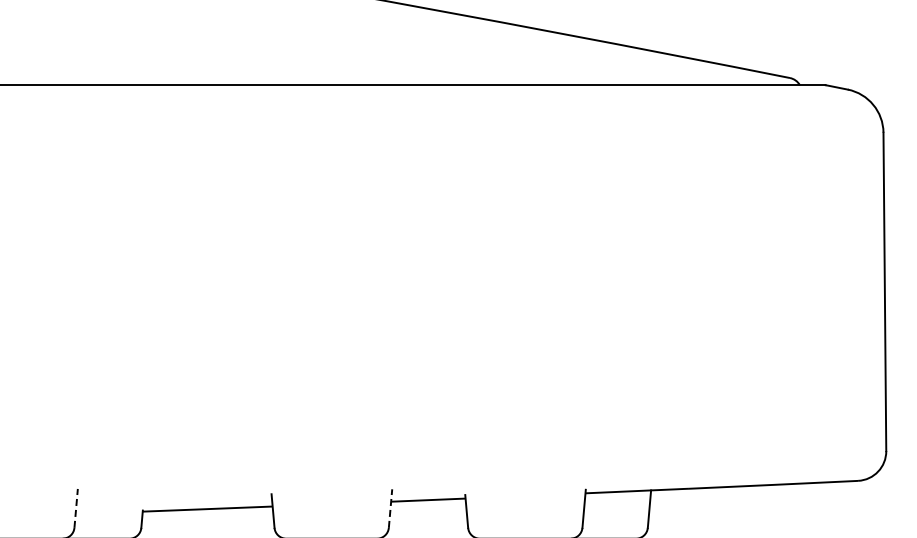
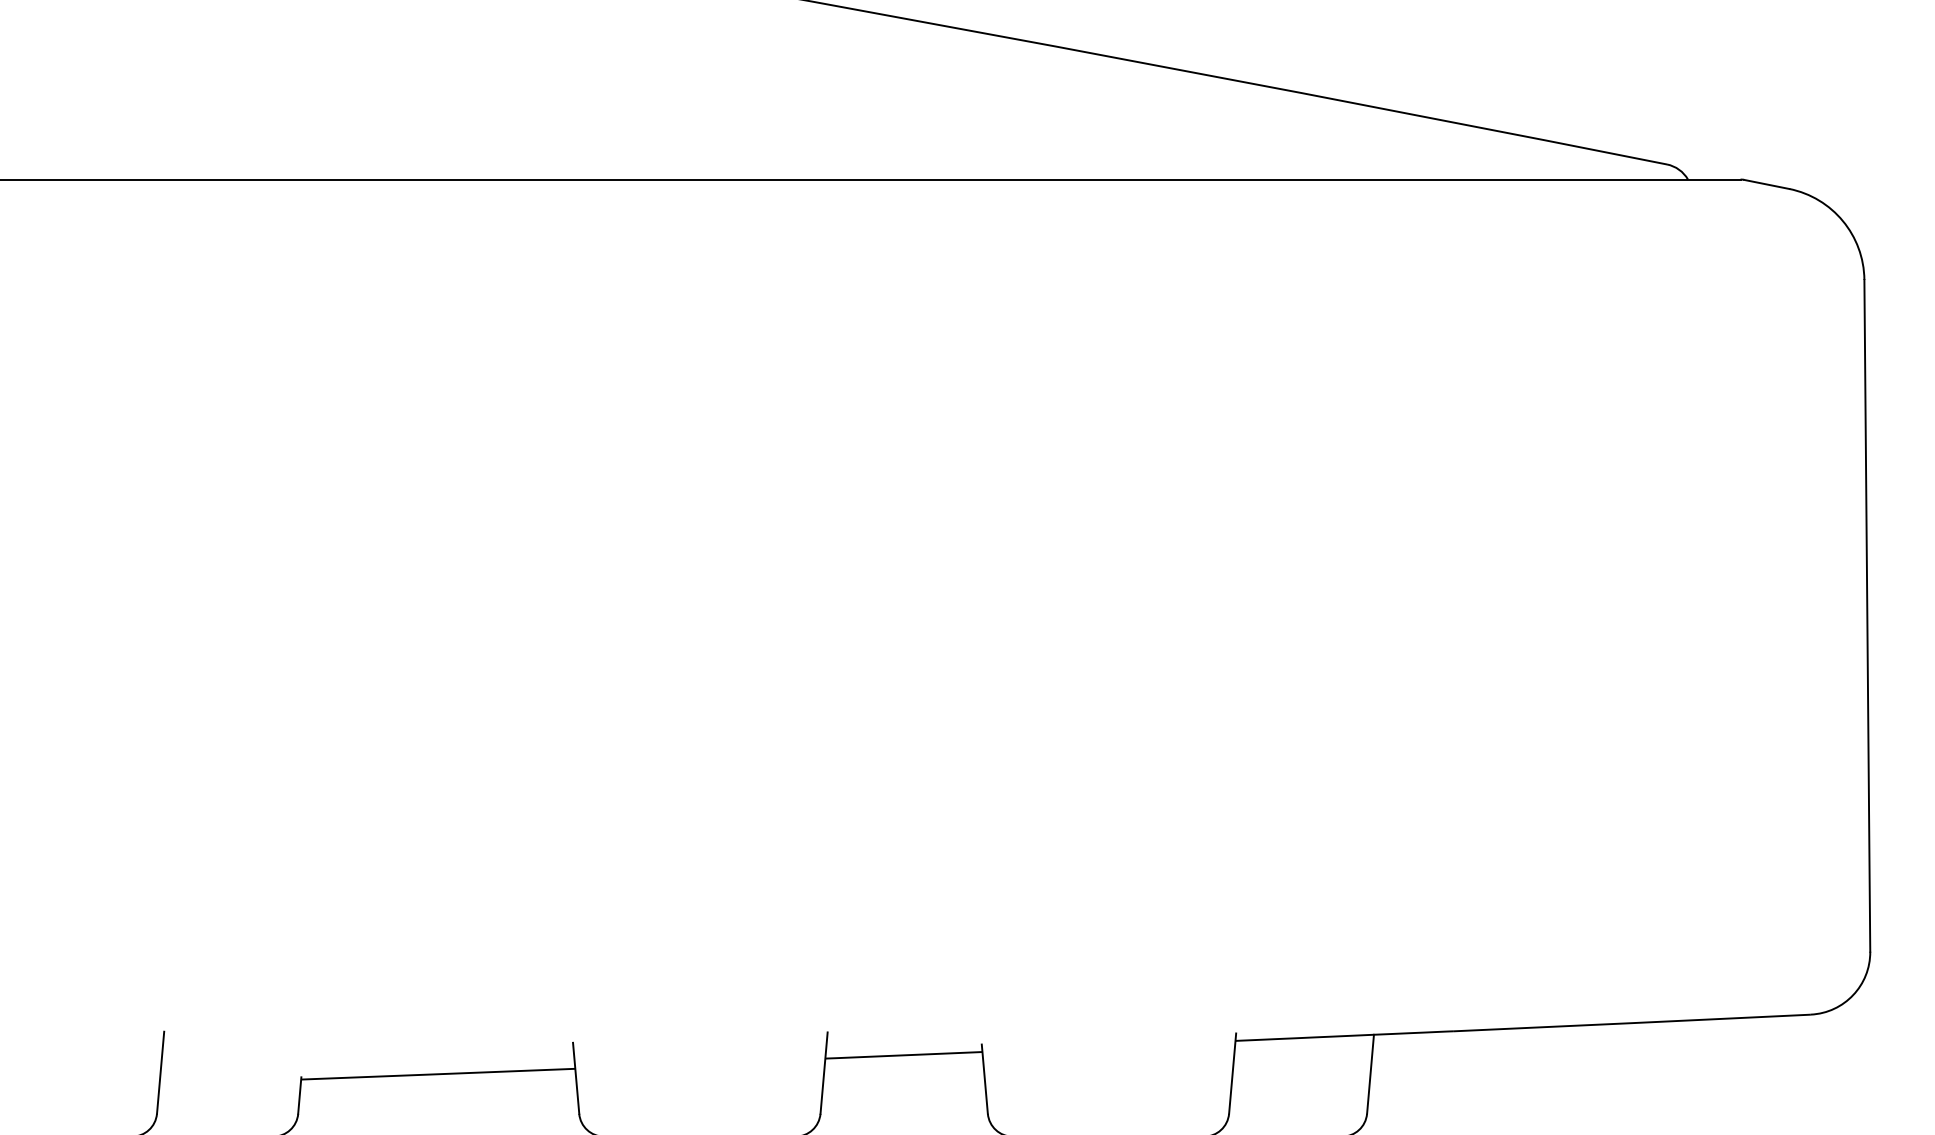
line: (76, 508) -> (161, 1072), dashed -> solid
line: (390, 508) -> (823, 1072), dashed -> solid

